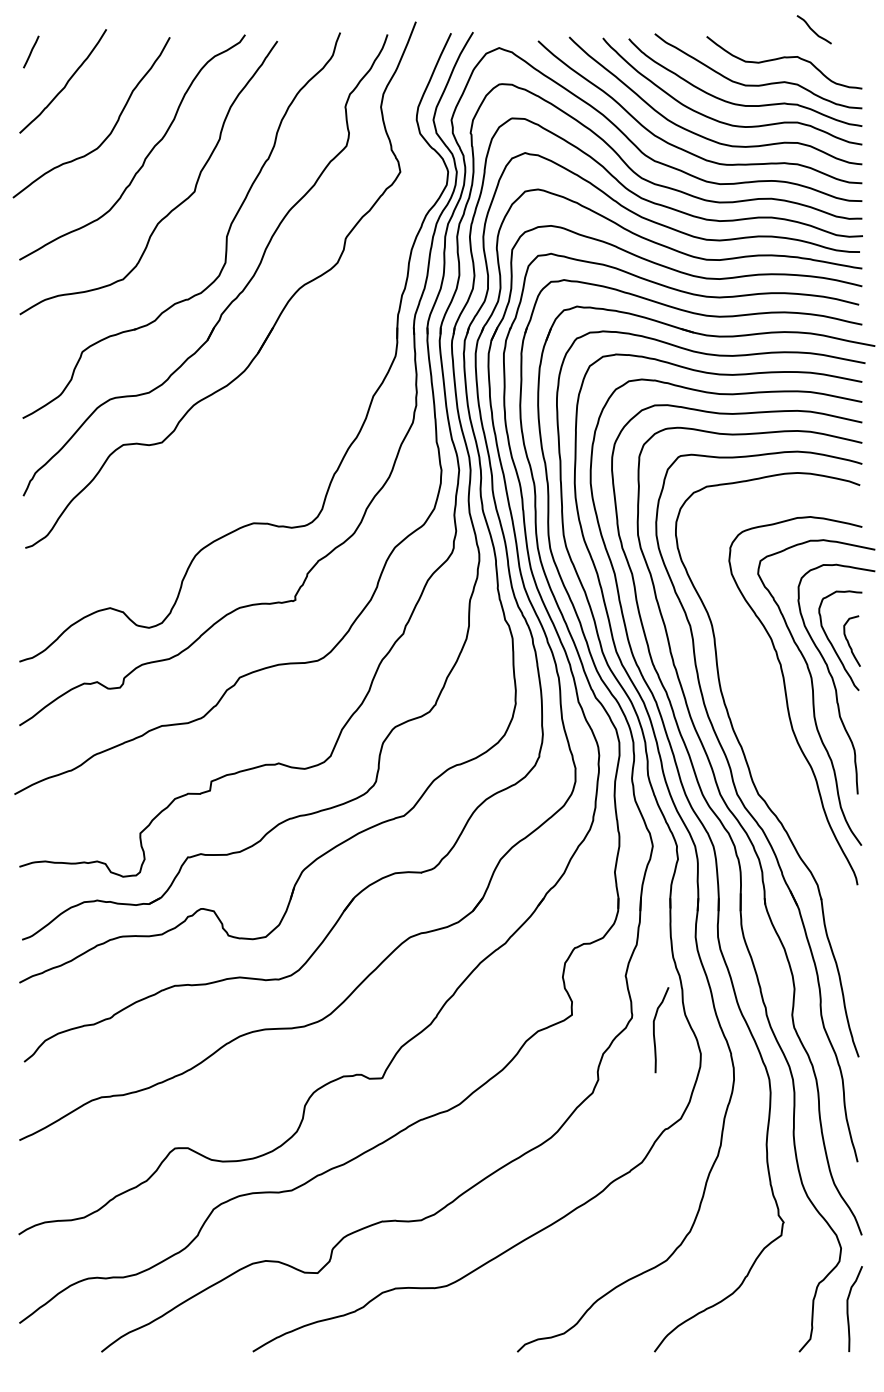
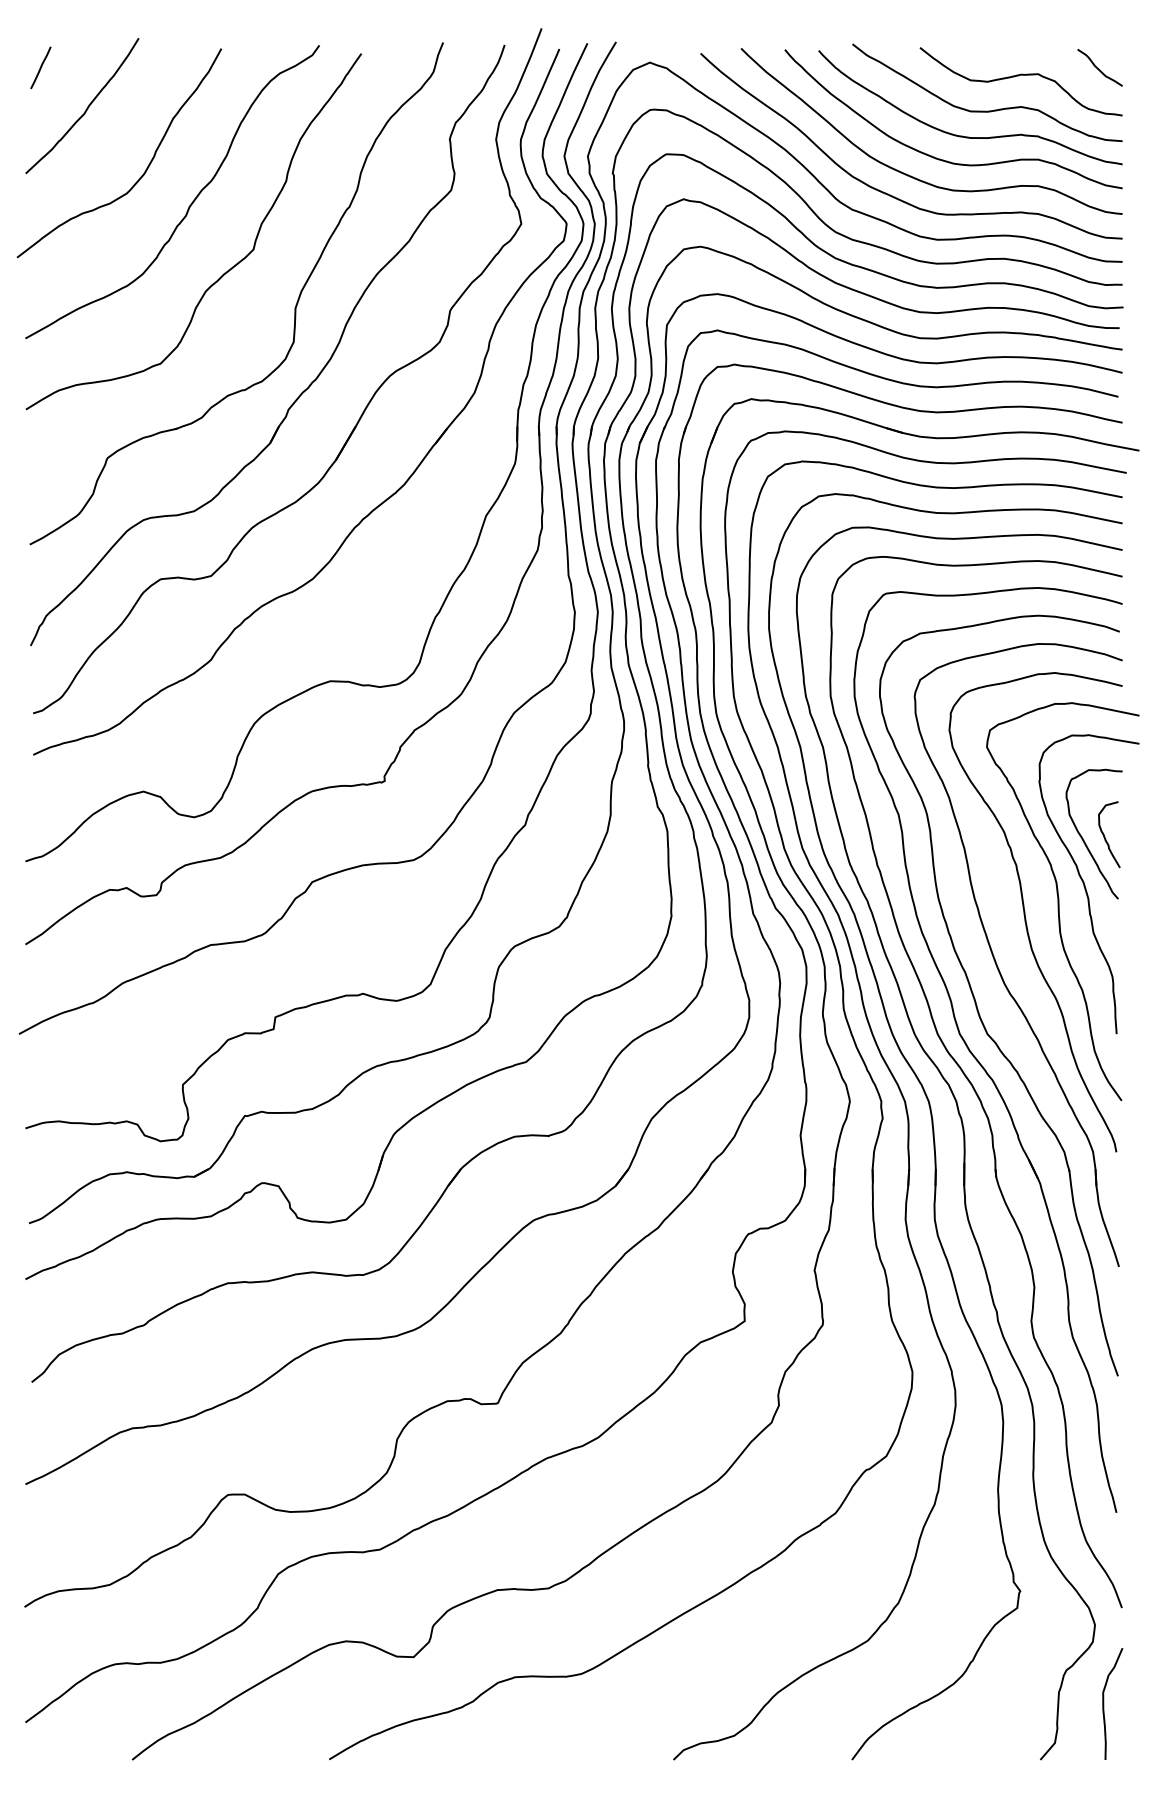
curve: (813, 30) -> (1099, 68), moved
part: (293, 385) -> (382, 501), added
part: (765, 738) -> (996, 961), added
curve: (654, 1029) -> (852, 1340), removed

